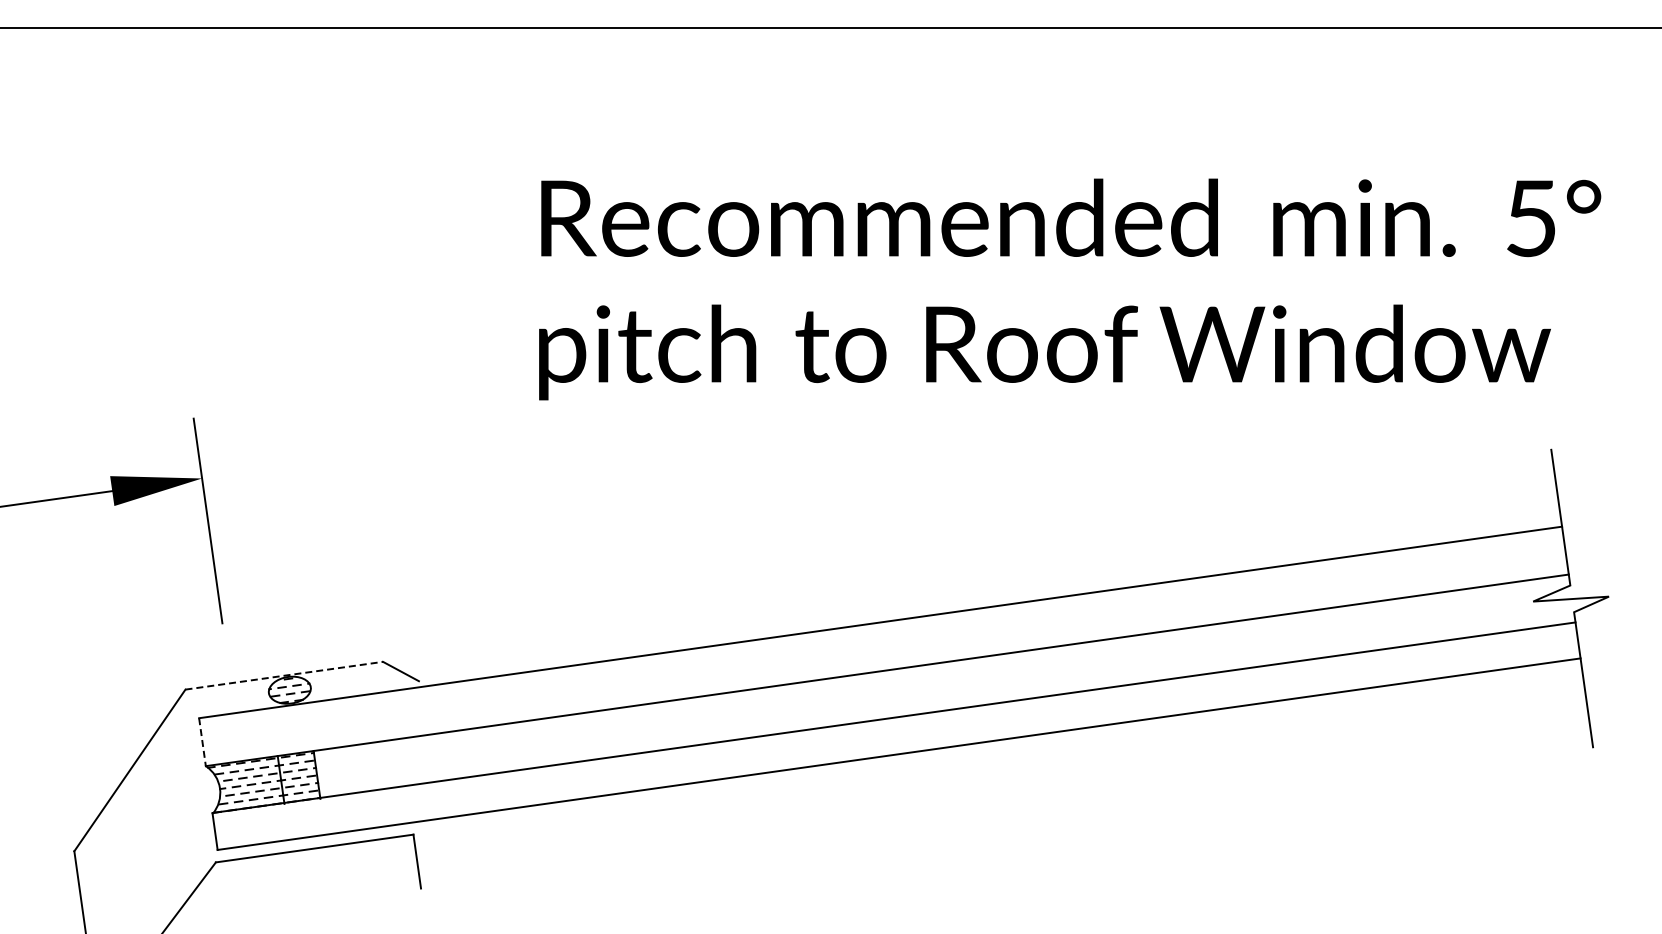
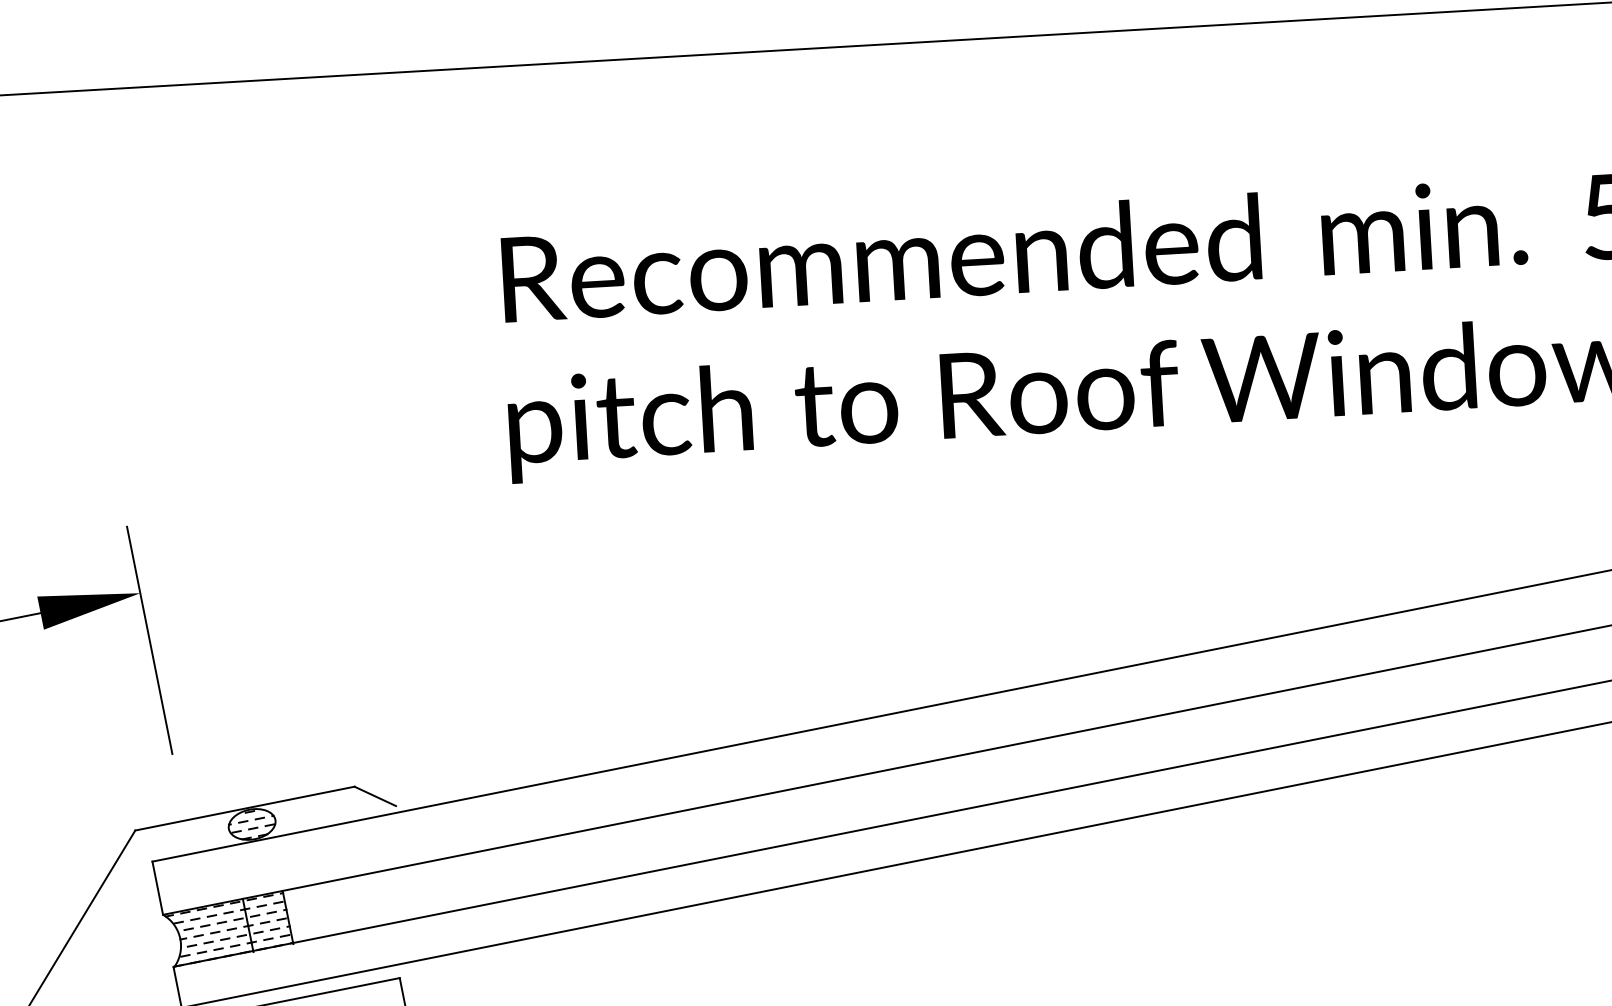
line: (284, 675) -> (245, 808), dashed -> solid
line: (202, 742) -> (157, 888), dashed -> solid

